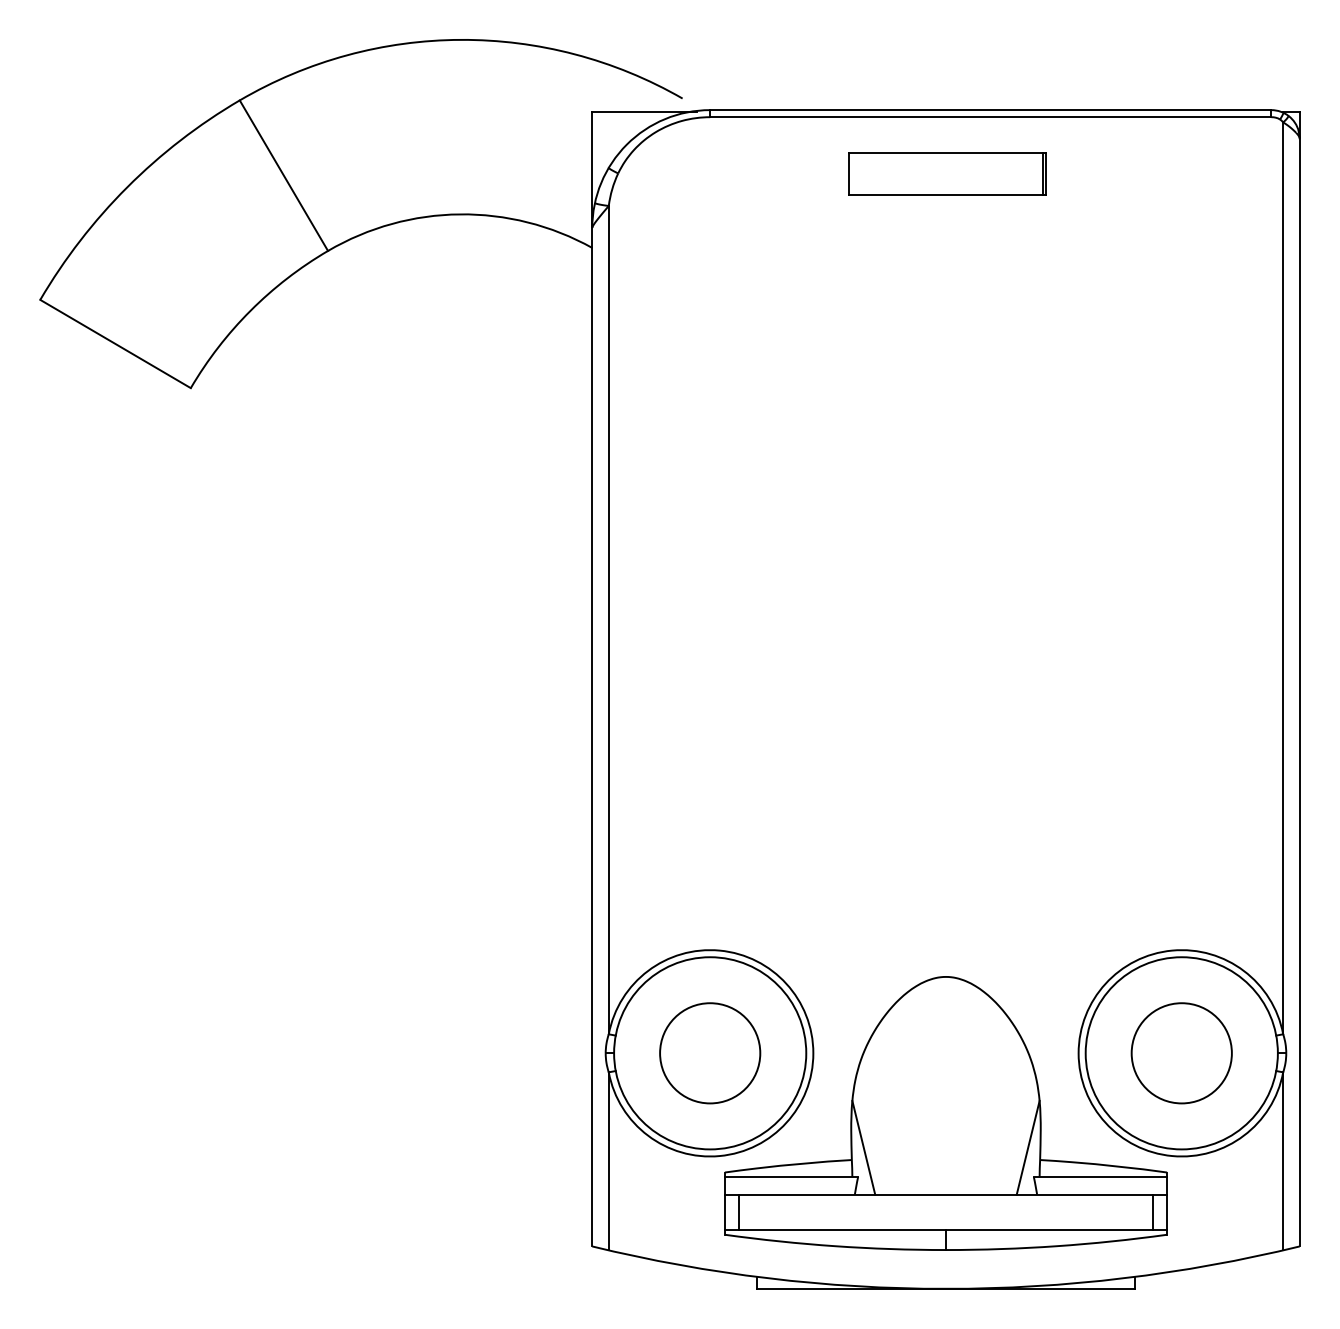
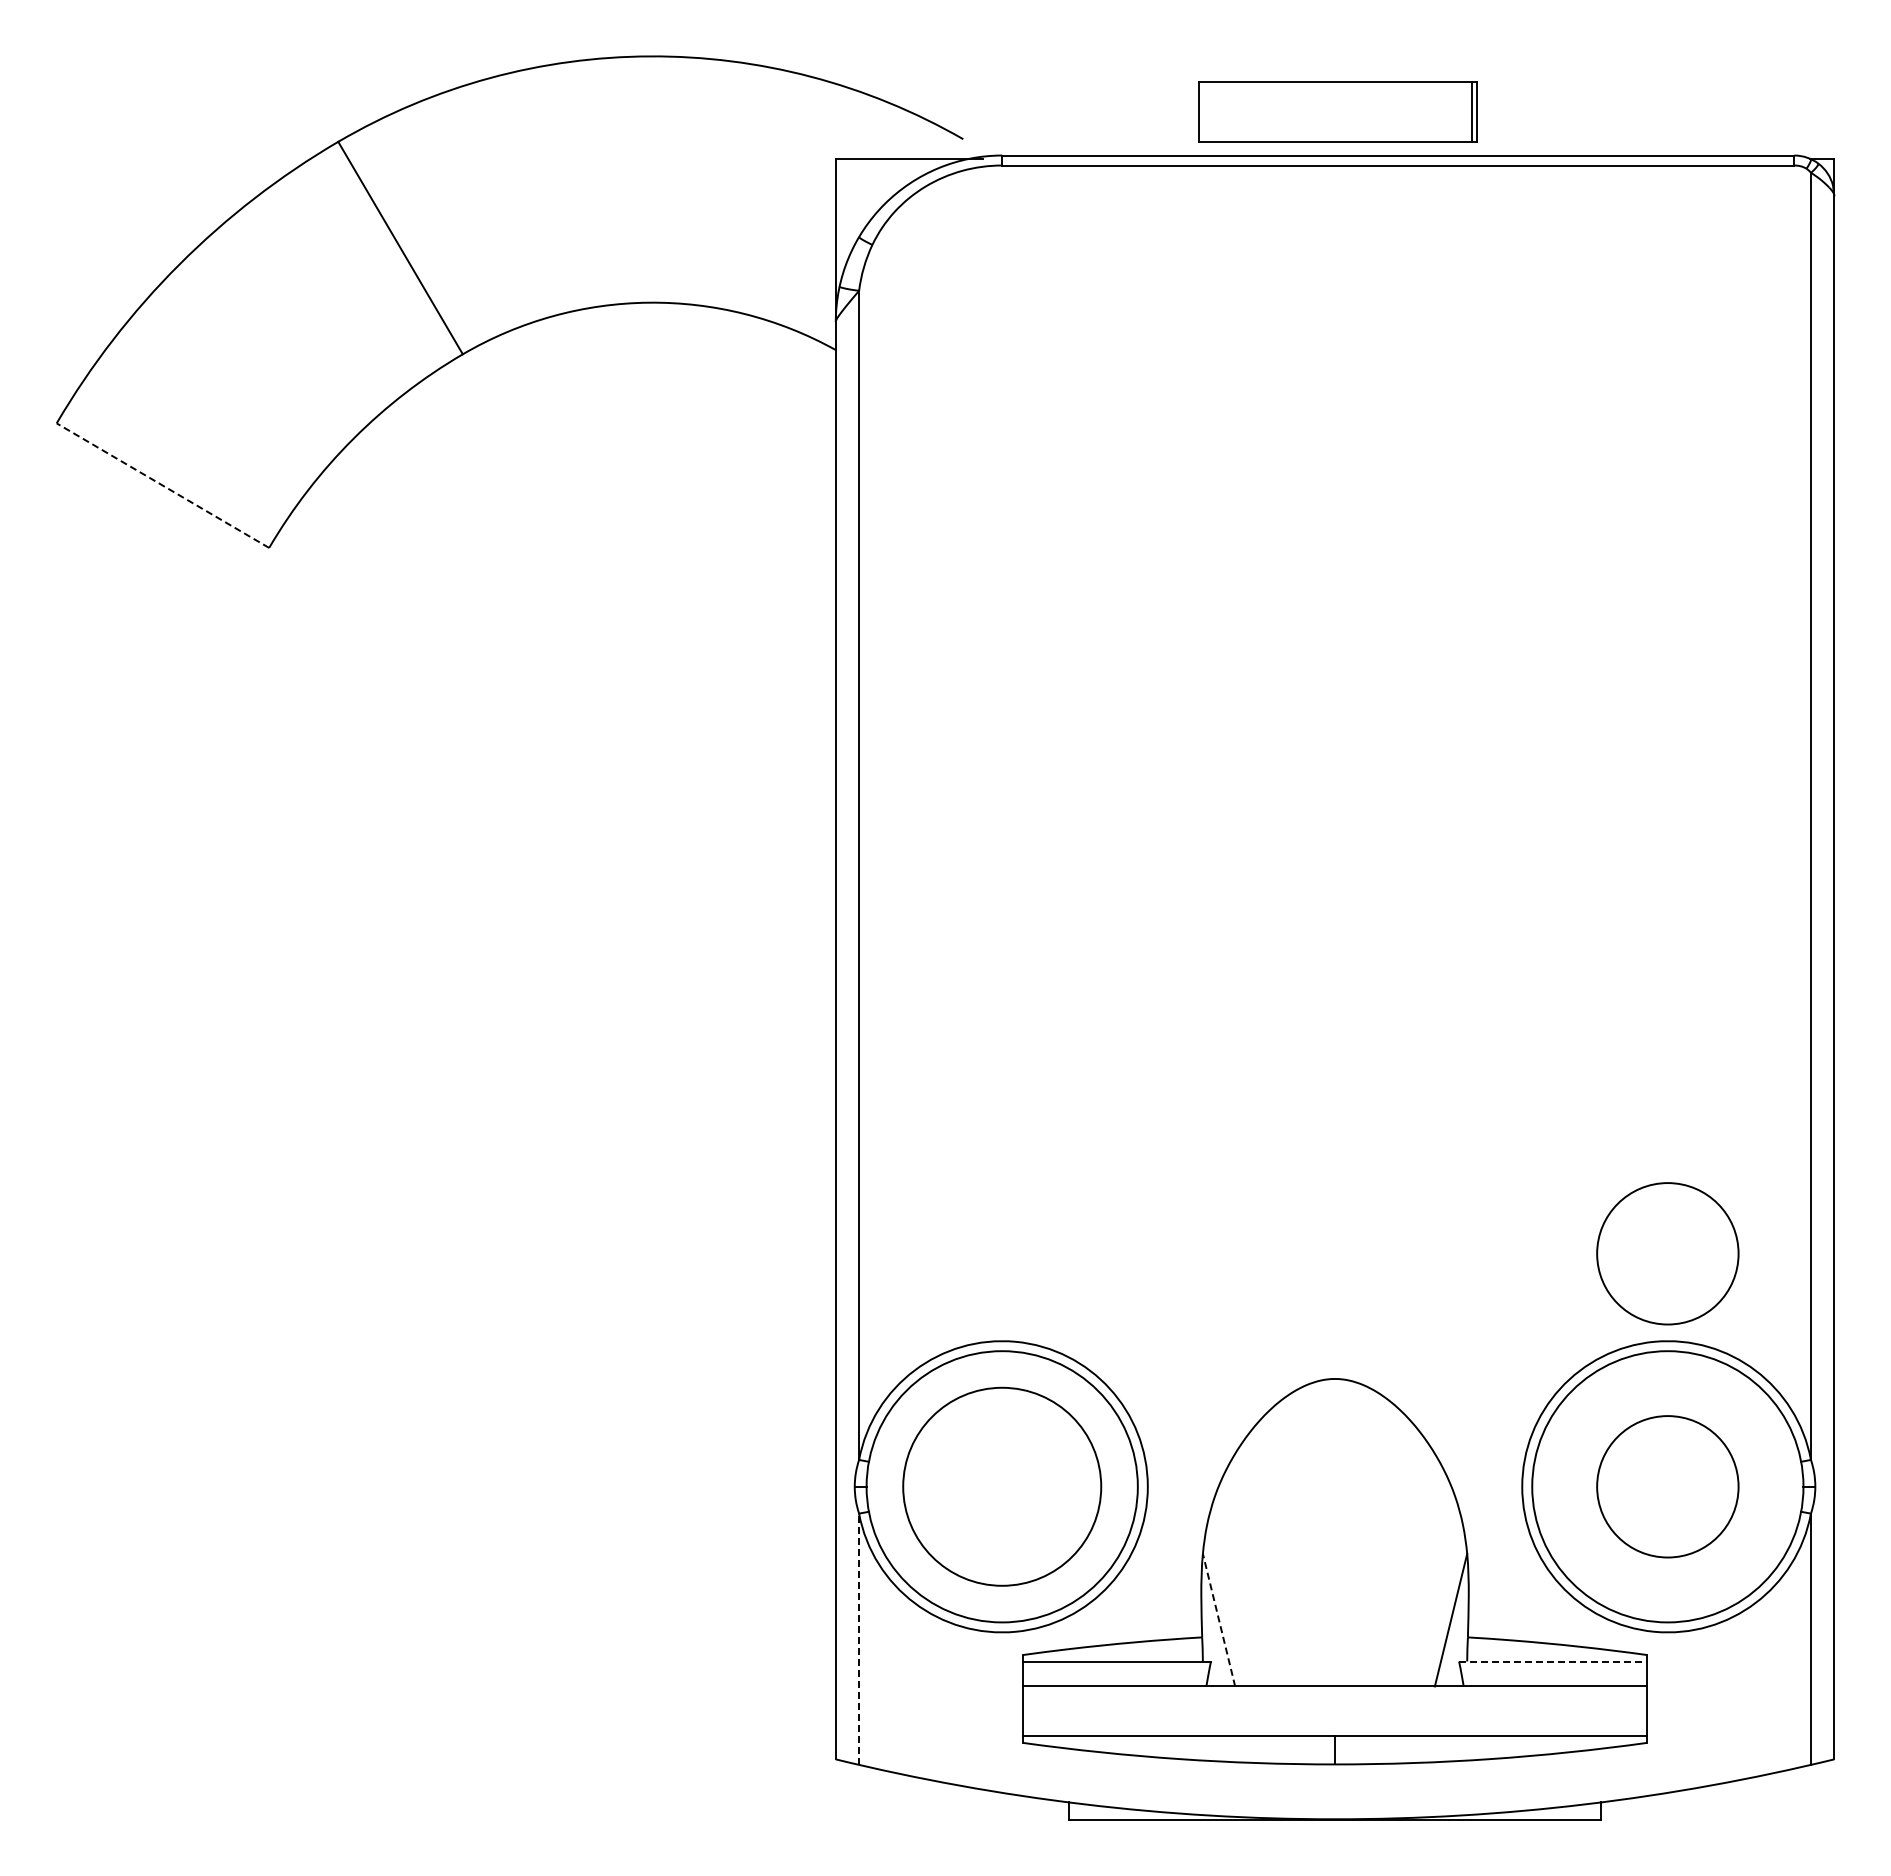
part: (947, 173) -> (1337, 111), moved
line: (115, 343) -> (162, 485), solid -> dashed
circle: (1181, 888) -> (1667, 1253), added
circle: (709, 1053) -> (1001, 1486), size x1.4
line: (863, 1147) -> (1218, 1619), solid -> dashed
line: (609, 1161) -> (859, 1639), solid -> dashed
line: (1100, 1177) -> (1553, 1661), solid -> dashed
line: (739, 1212) -> (1043, 1711), removed
line: (1153, 1212) -> (1627, 1711), removed

